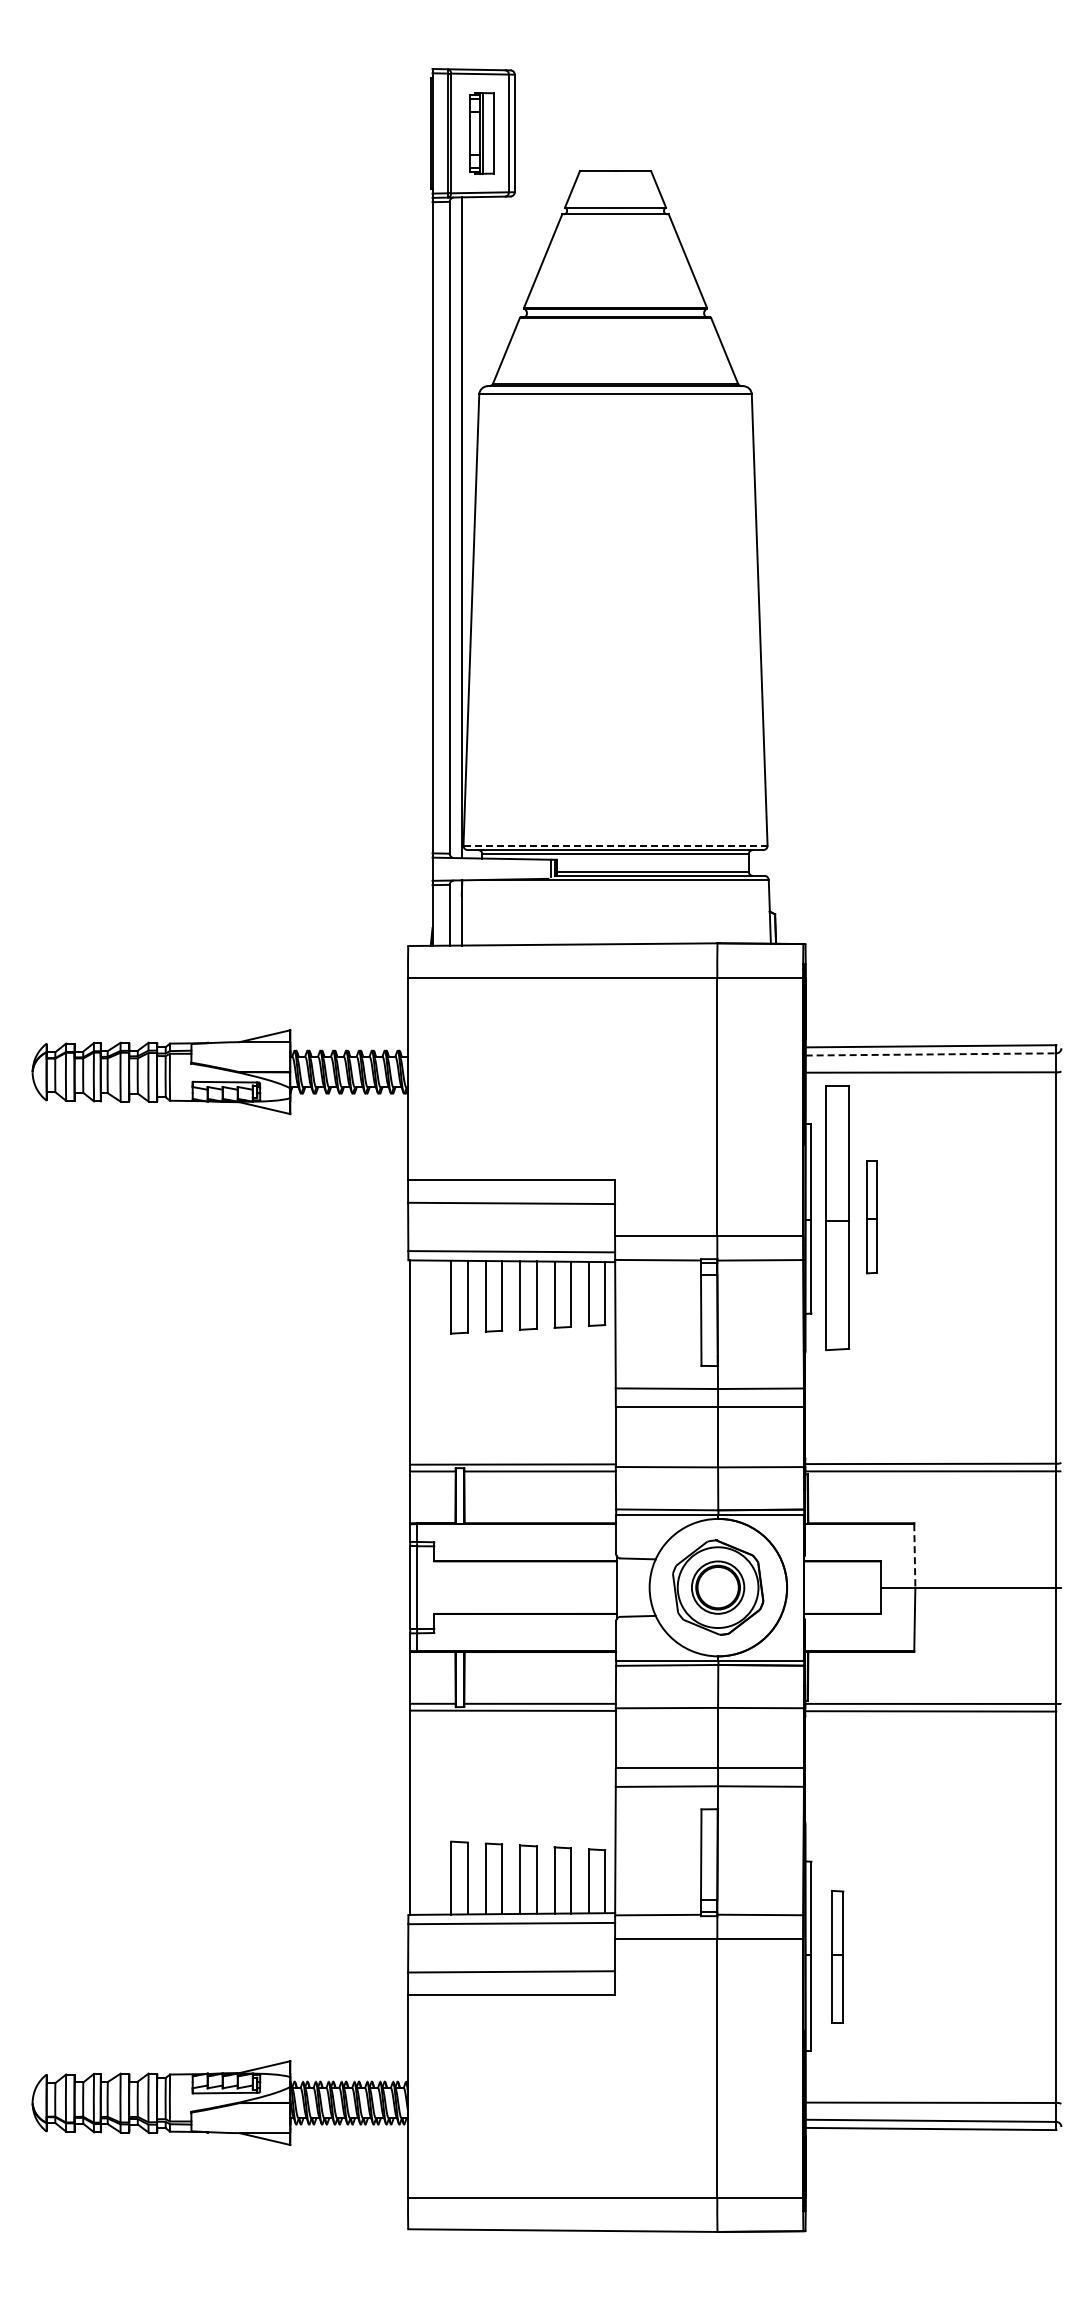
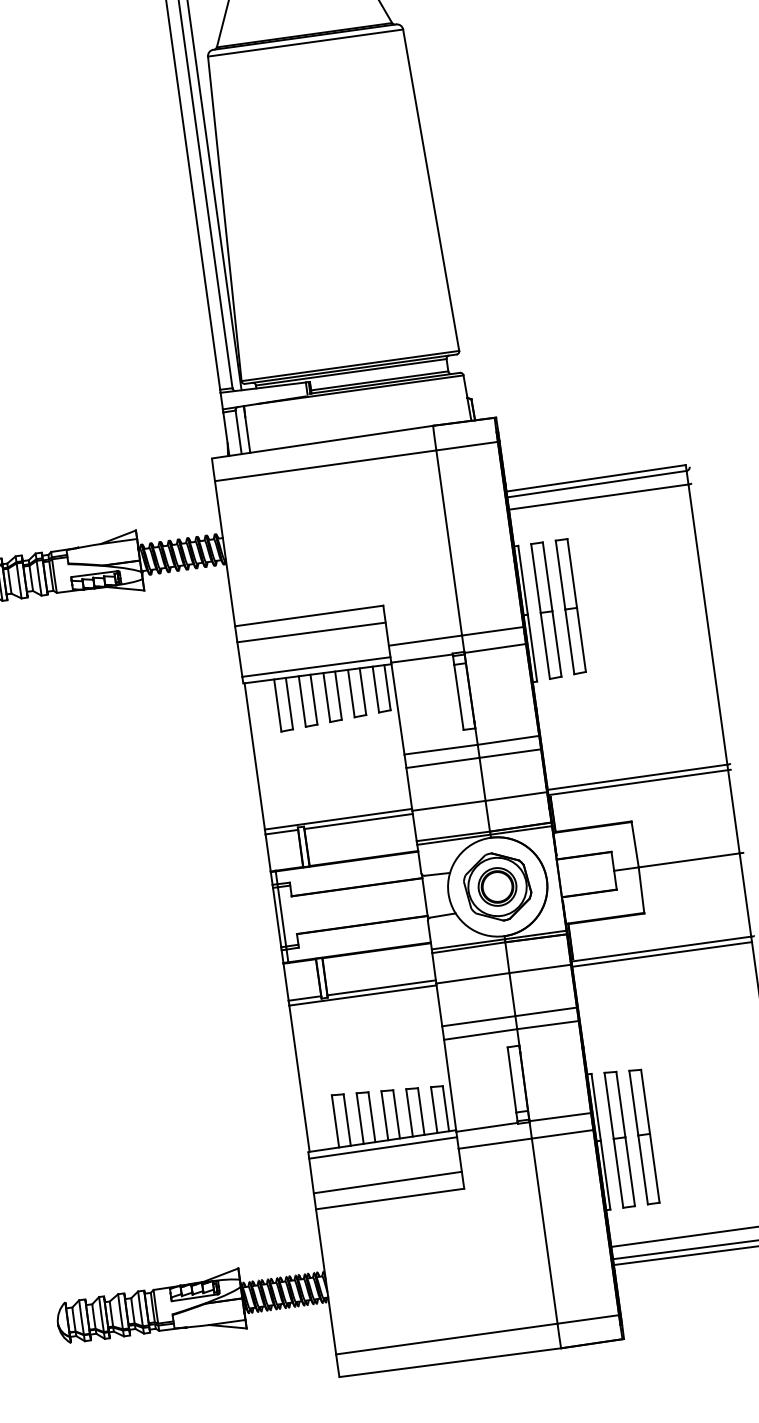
line: (616, 845) -> (351, 365), dashed -> solid
line: (931, 1054) -> (597, 484), dashed -> solid
part: (871, 1217) -> (570, 606), size x1.67
part: (837, 1218) -> (546, 610), size x0.71
line: (914, 1555) -> (634, 844), dashed -> solid
part: (837, 1956) -> (619, 1139), size x1.43
part: (871, 1957) -> (644, 1136), added

